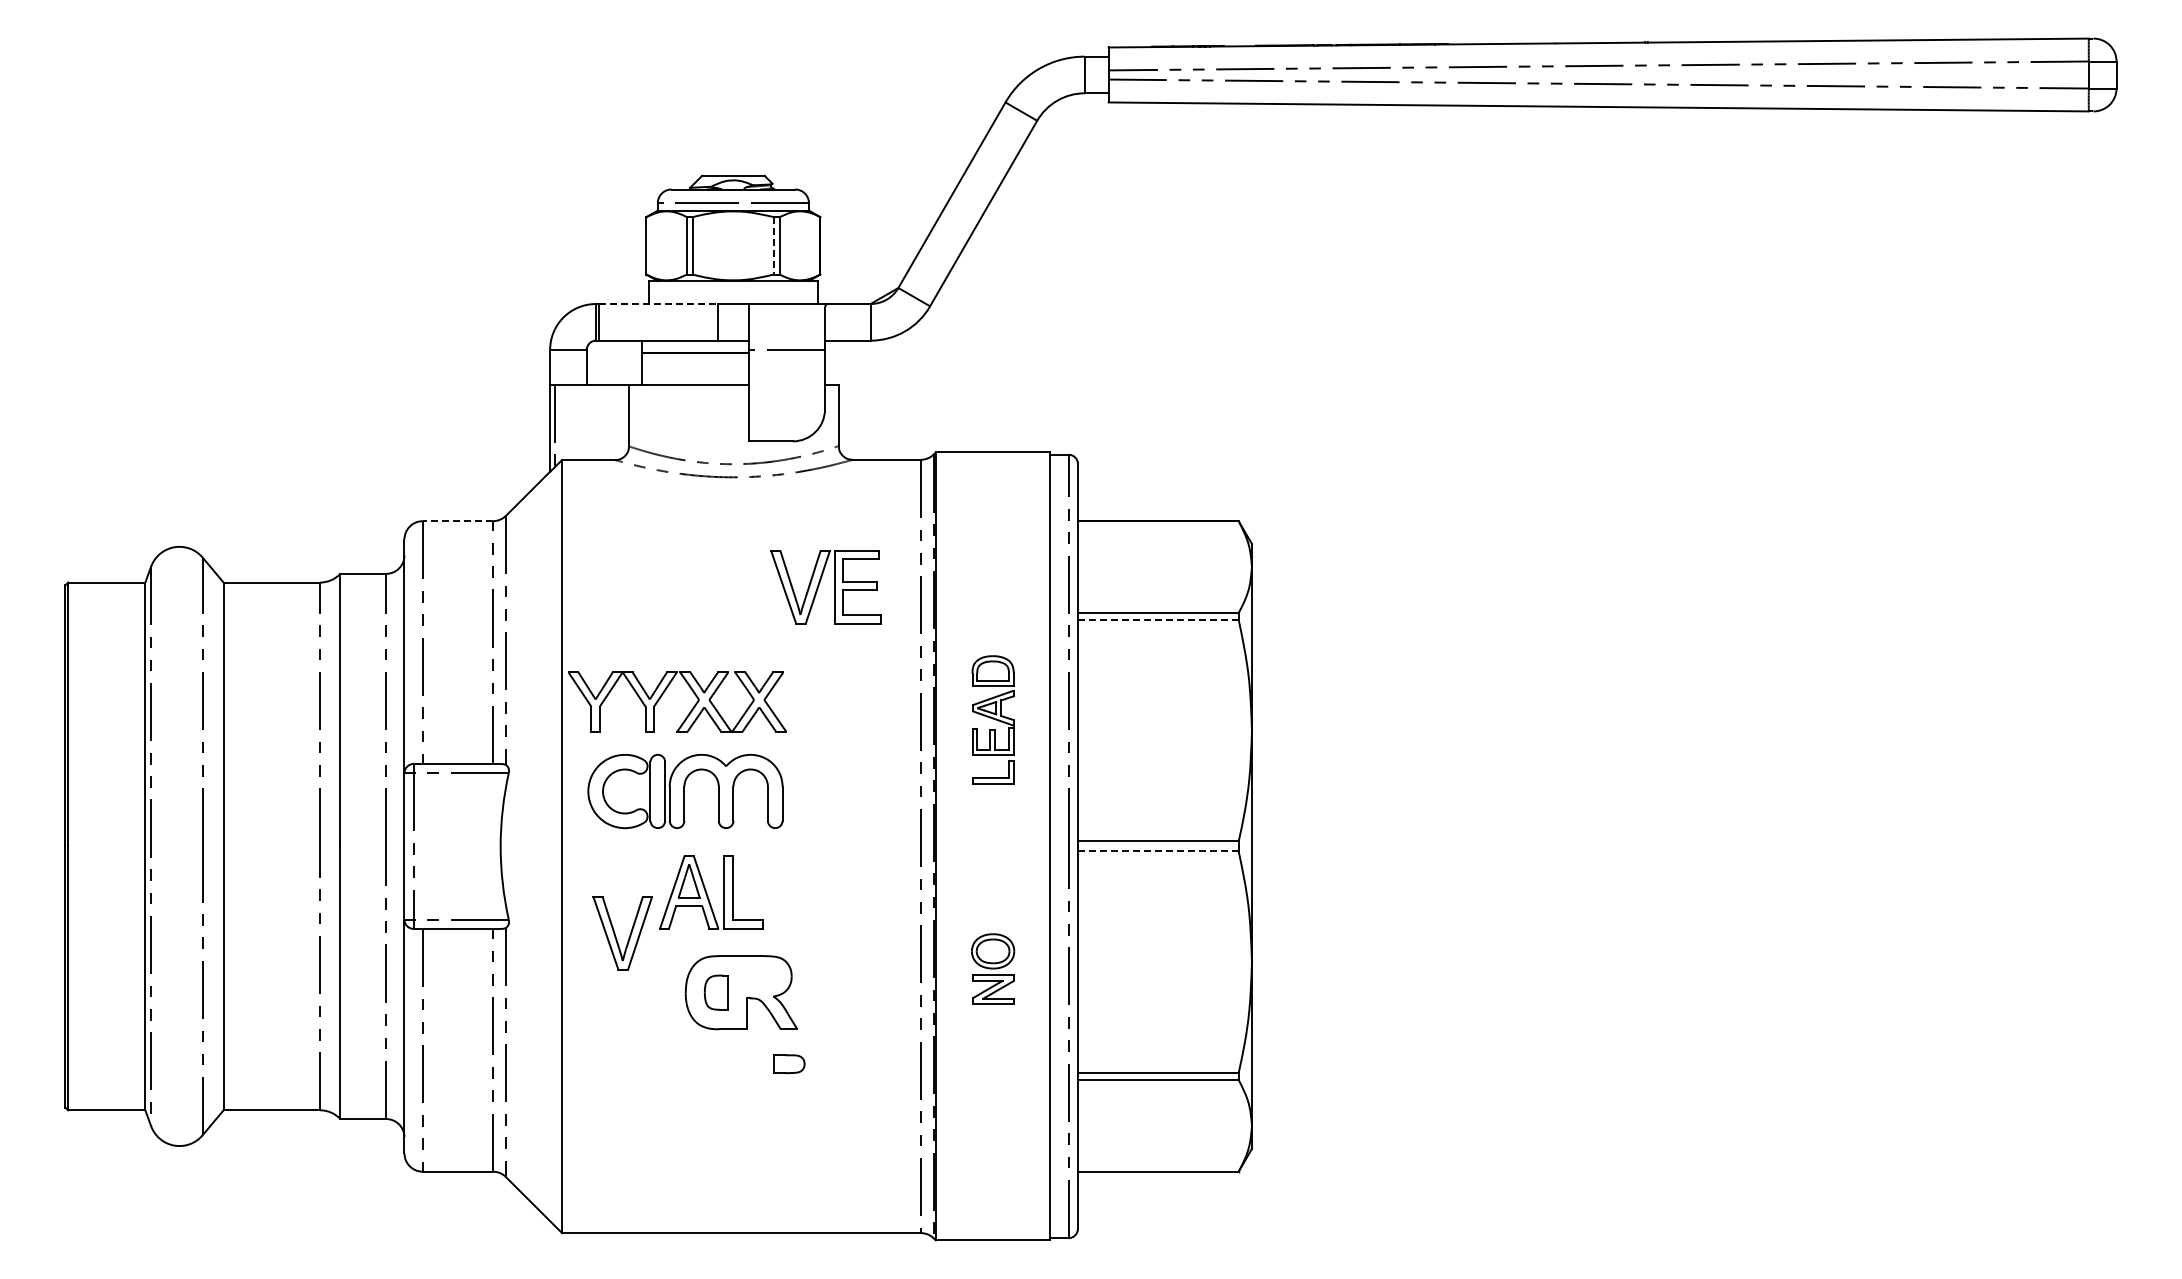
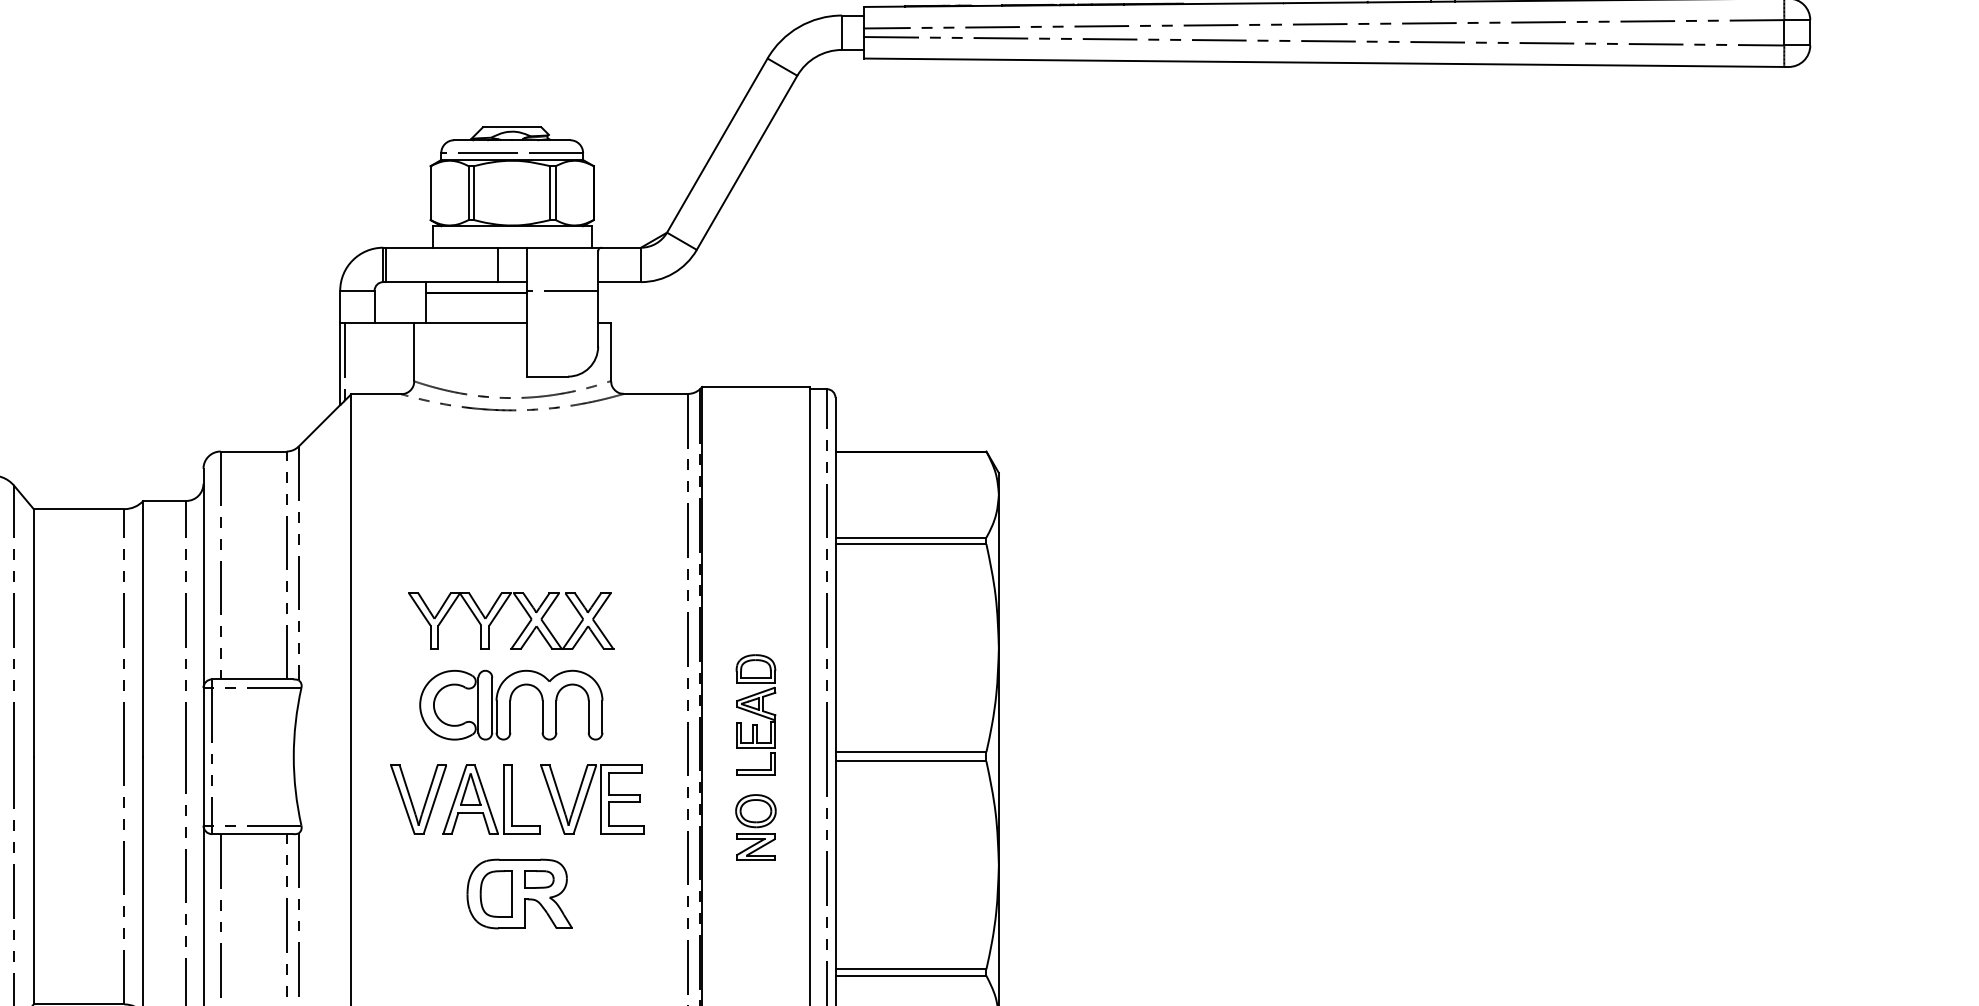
line: (774, 245) -> (550, 192), dashed -> solid
line: (658, 304) -> (441, 248), dashed -> solid
line: (457, 521) -> (253, 451), dashed -> solid
part: (819, 586) -> (586, 799), moved
line: (1157, 619) -> (910, 543), dashed -> solid
part: (665, 691) -> (500, 611), moved
part: (992, 719) -> (755, 714), moved
part: (685, 791) -> (511, 705), moved
line: (1157, 851) -> (910, 761), dashed -> solid
part: (616, 936) -> (412, 802), moved
part: (993, 968) -> (756, 827), moved
part: (716, 992) -> (496, 893), size x1.43
part: (789, 1064) -> (539, 879), moved

